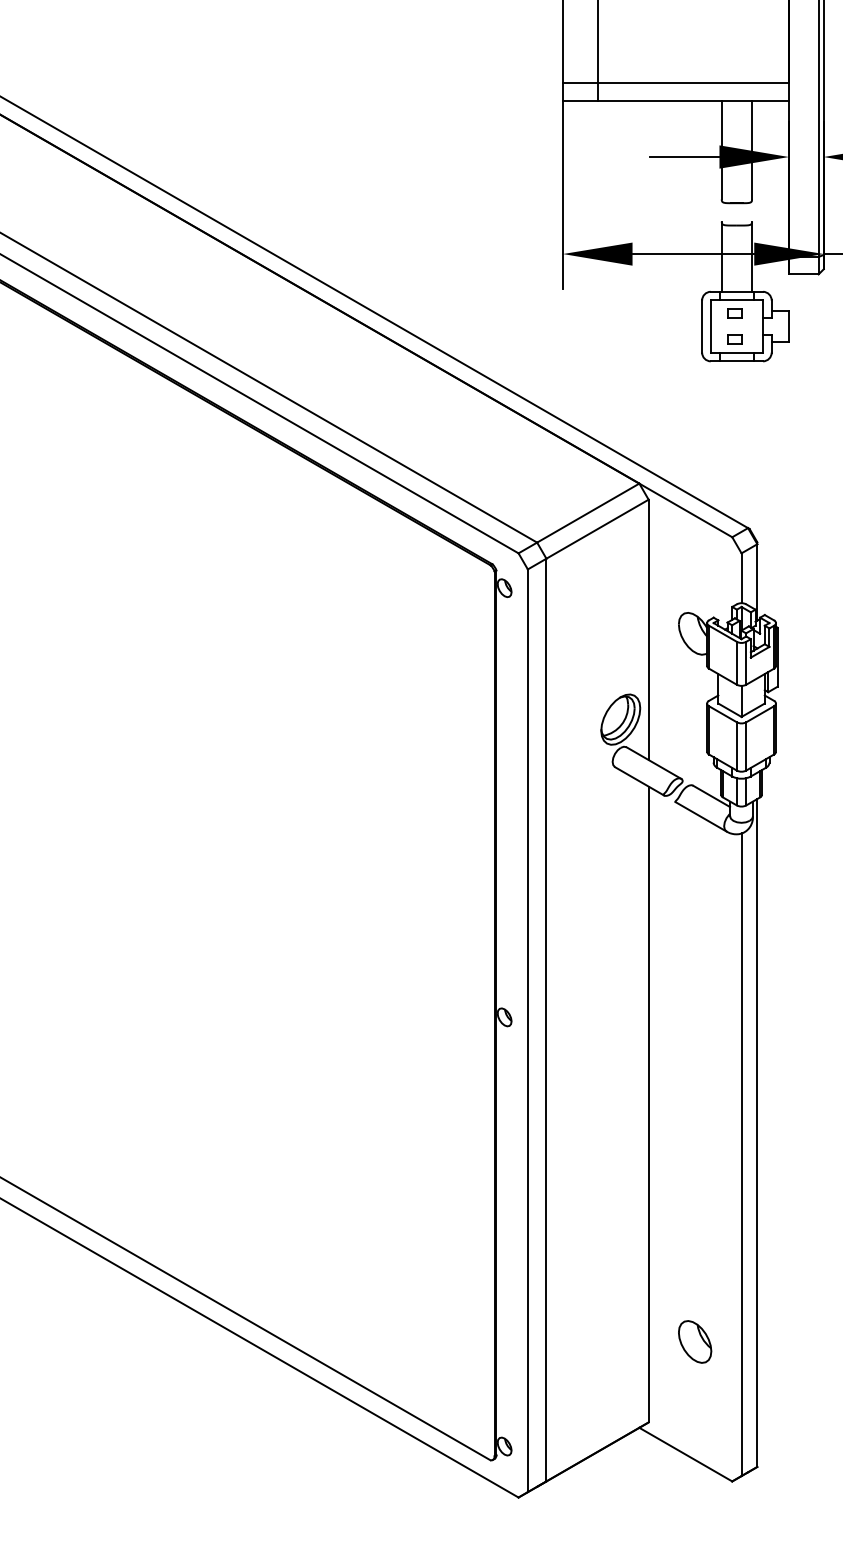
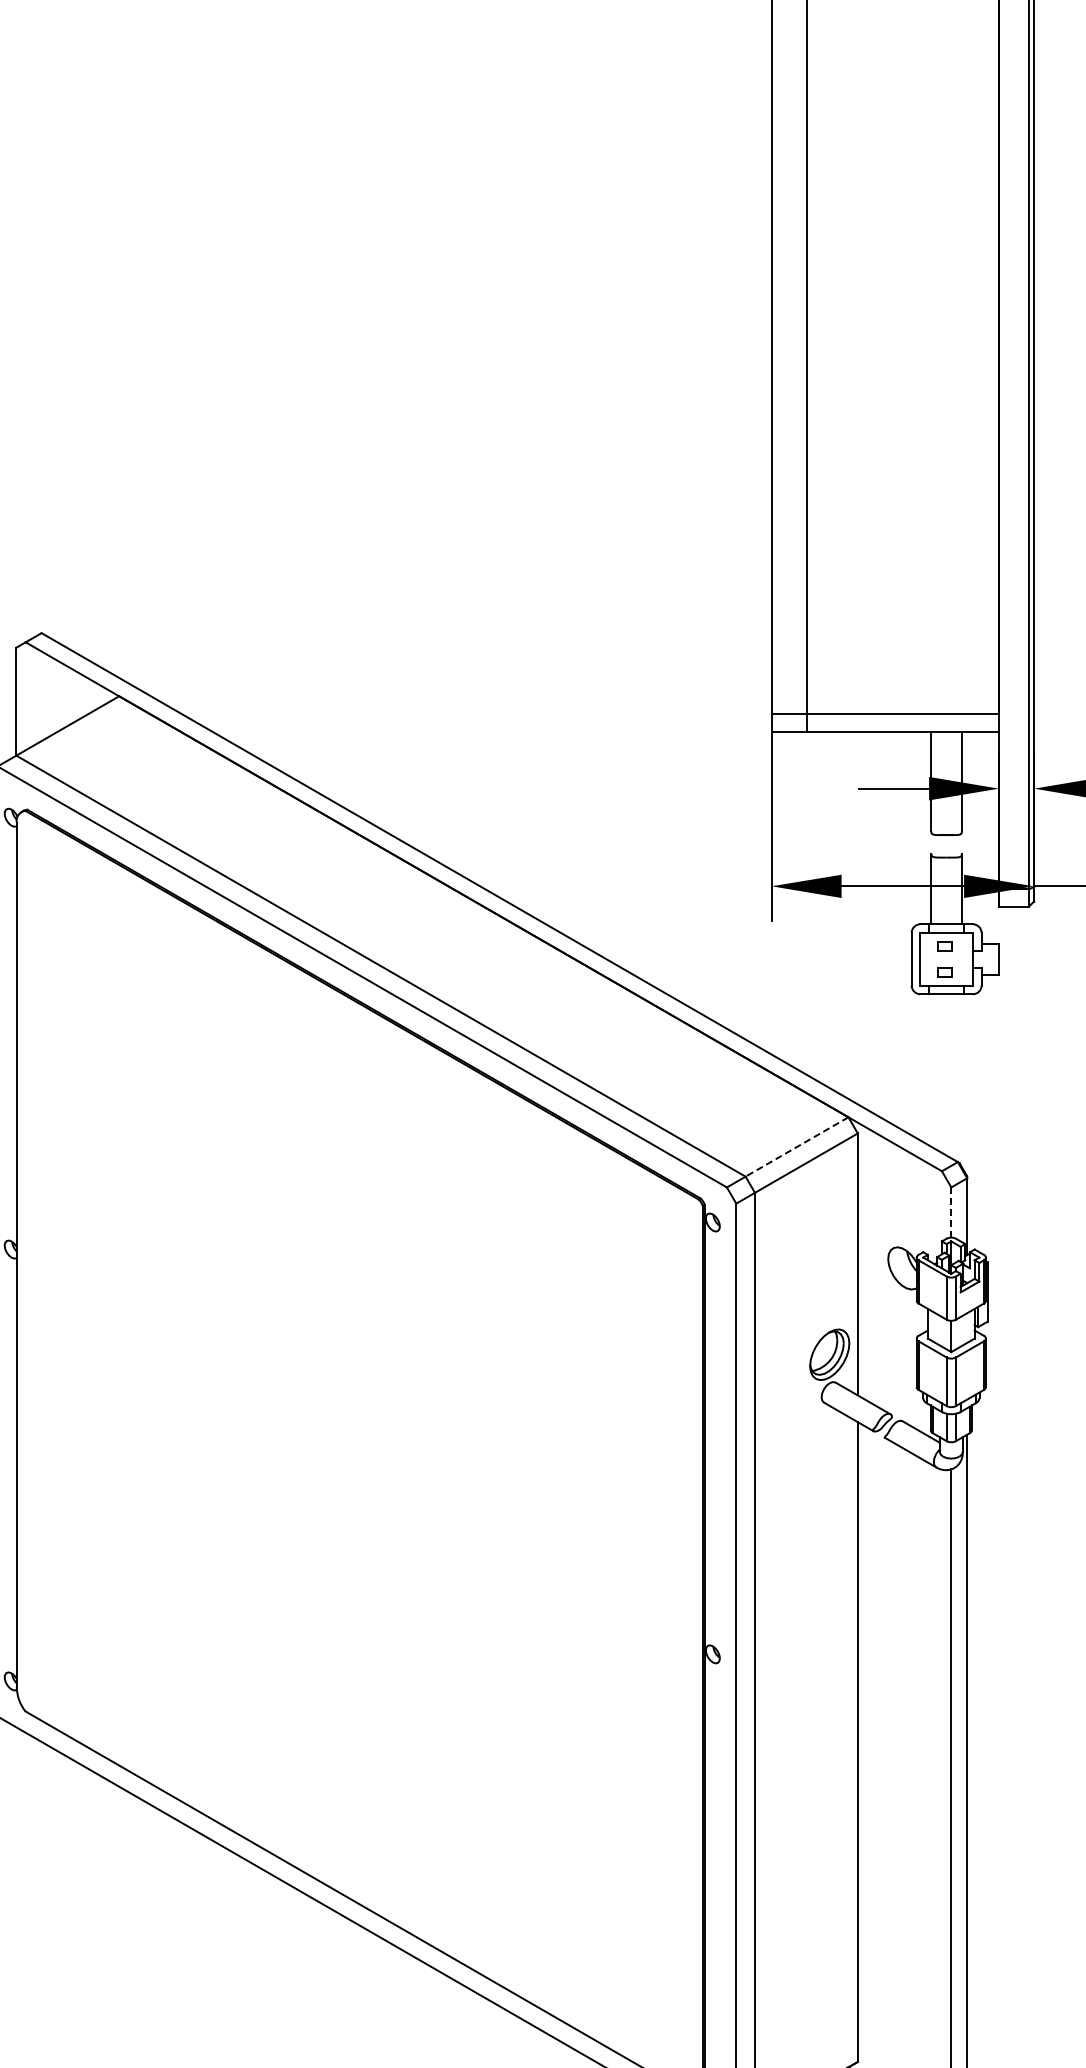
line: (587, 513) -> (796, 1147), solid -> dashed
line: (741, 579) -> (951, 1213), solid -> dashed
part: (695, 1341) -> (904, 1980), removed

